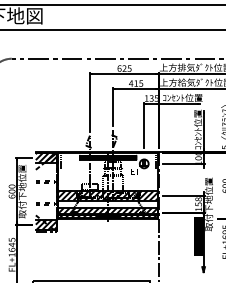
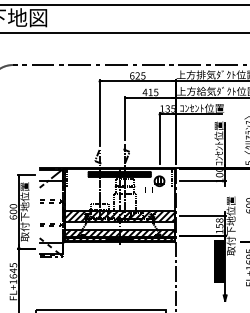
hatch: (46, 157) -> (51, 174), removed
hatch: (46, 224) -> (51, 248), removed

